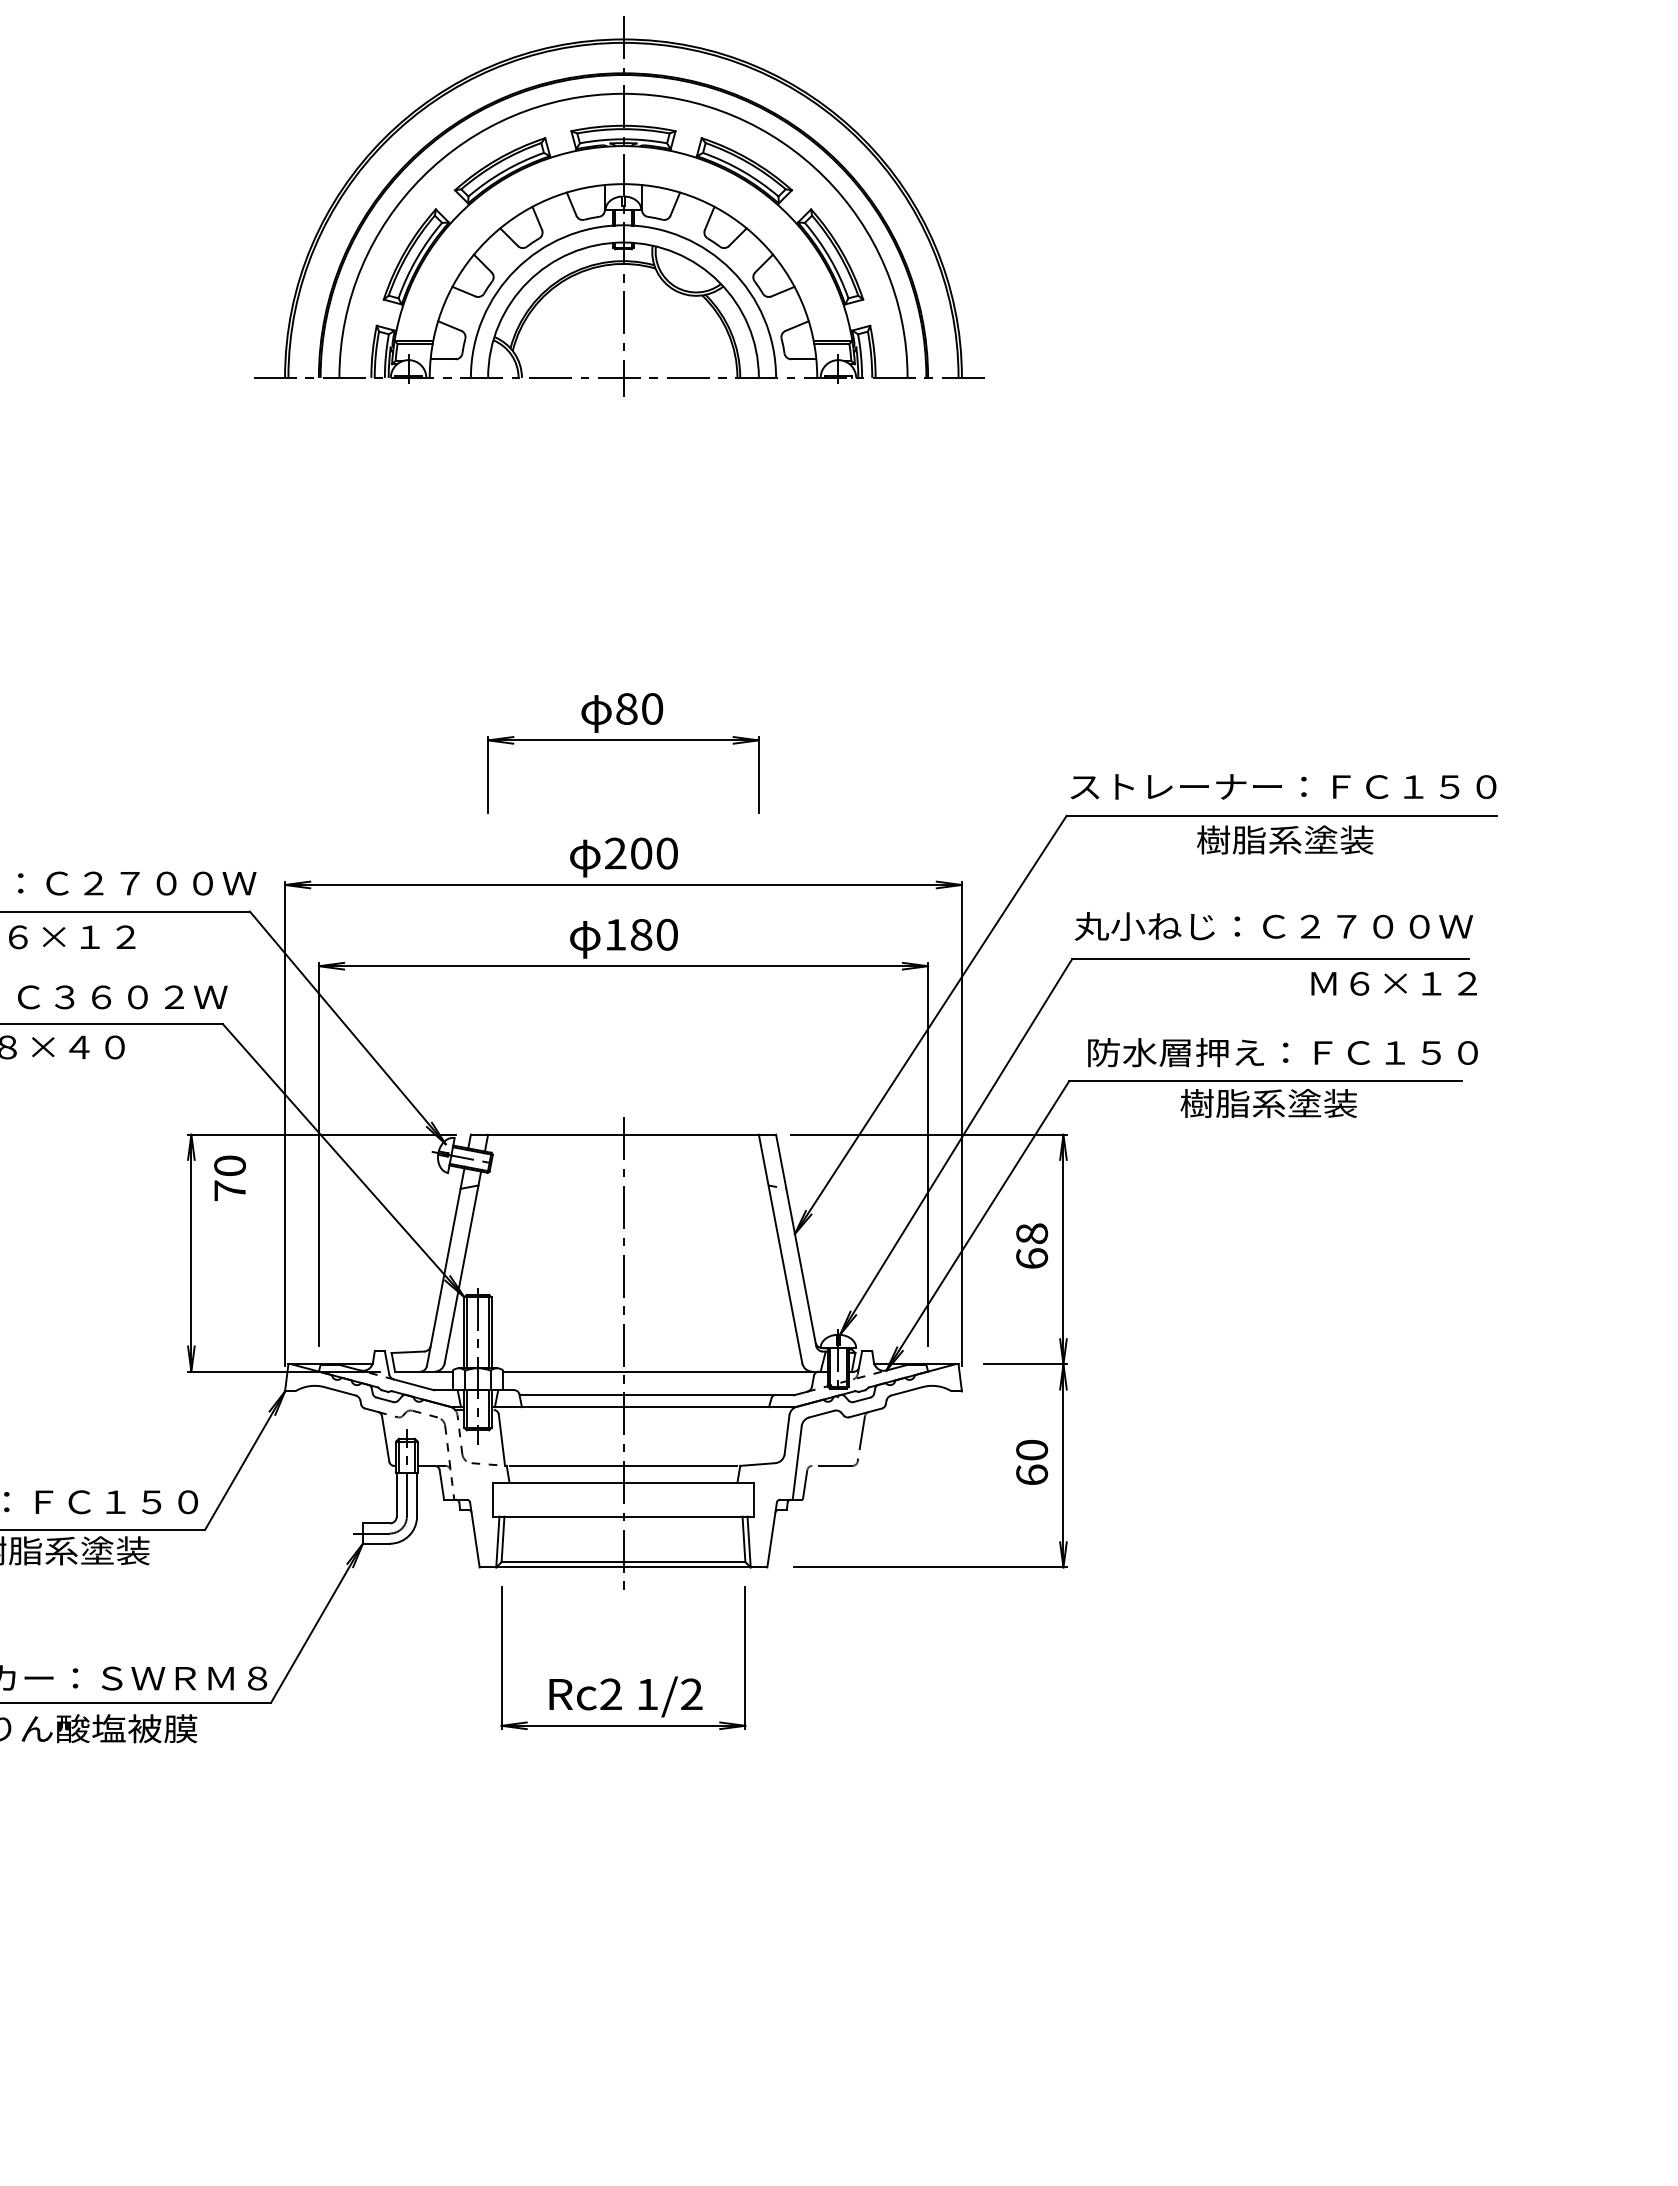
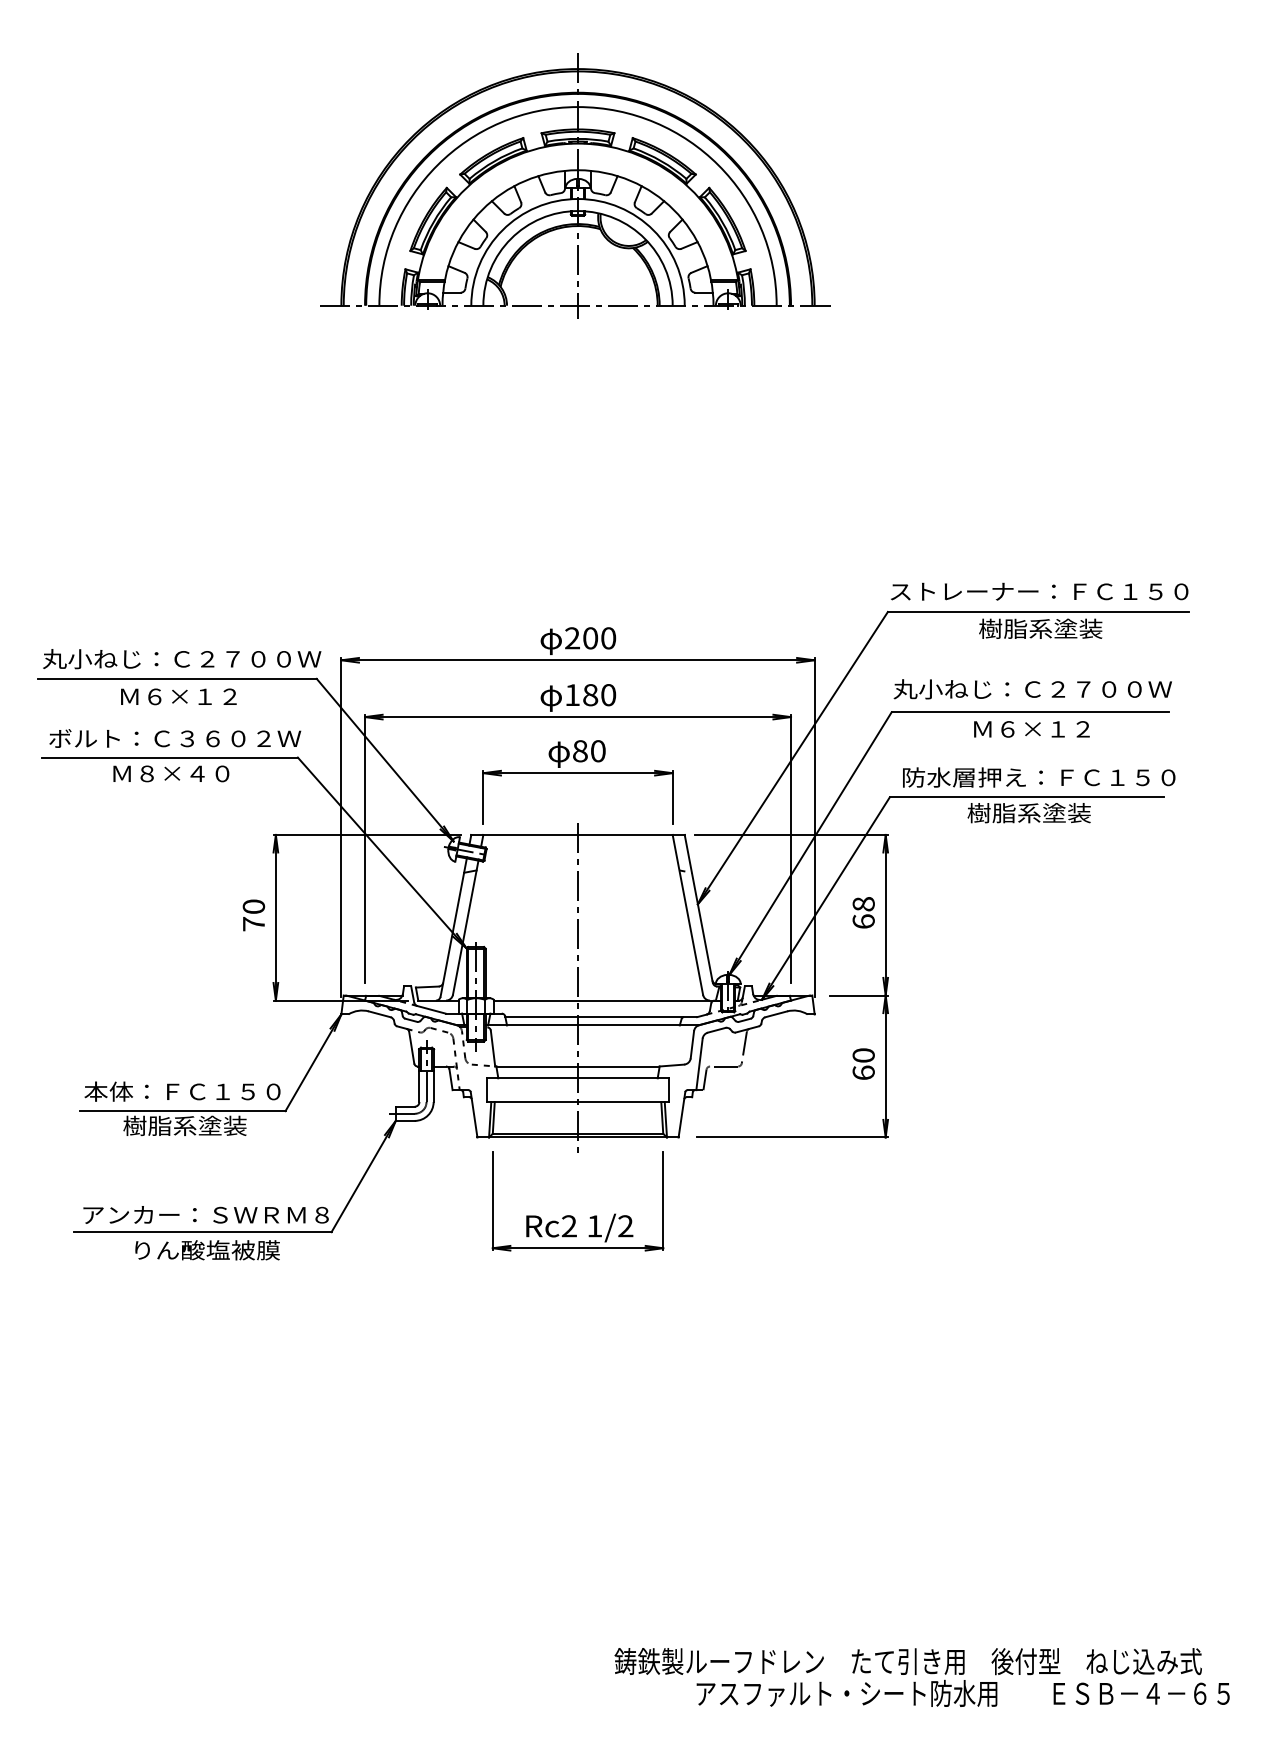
part: (622, 740) -> (577, 773), moved
text: (1393, 983) -> (1031, 729), moved
text: (229, 1178) -> (253, 915), moved

